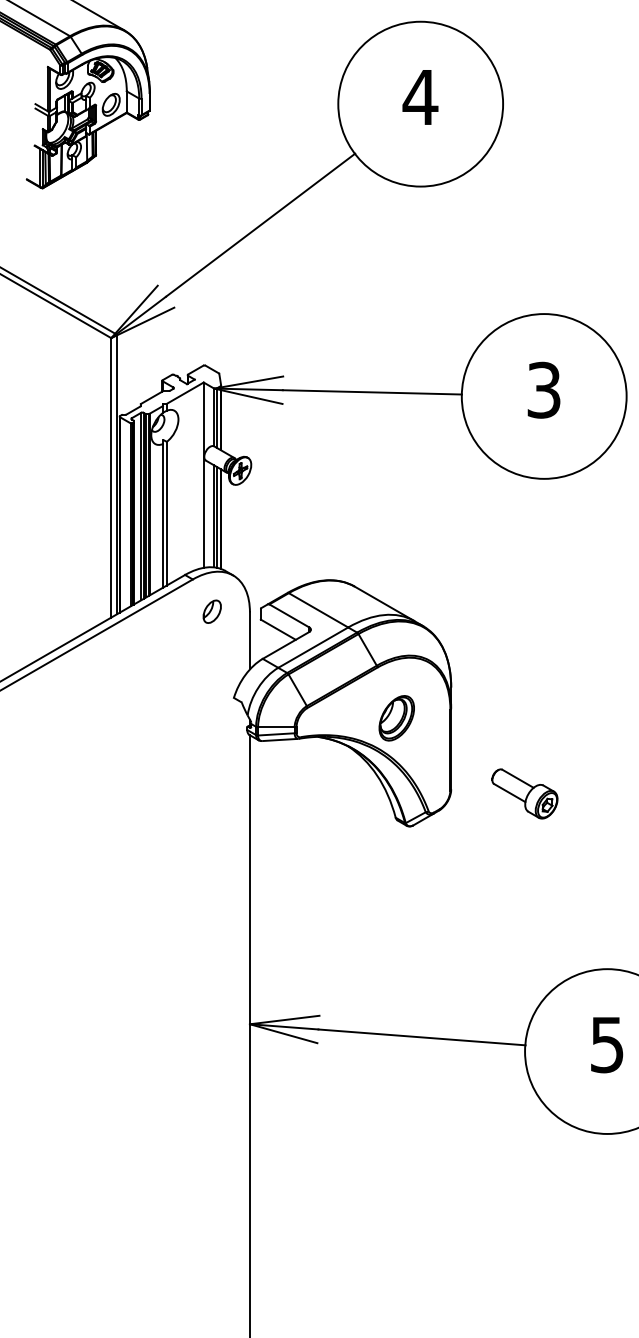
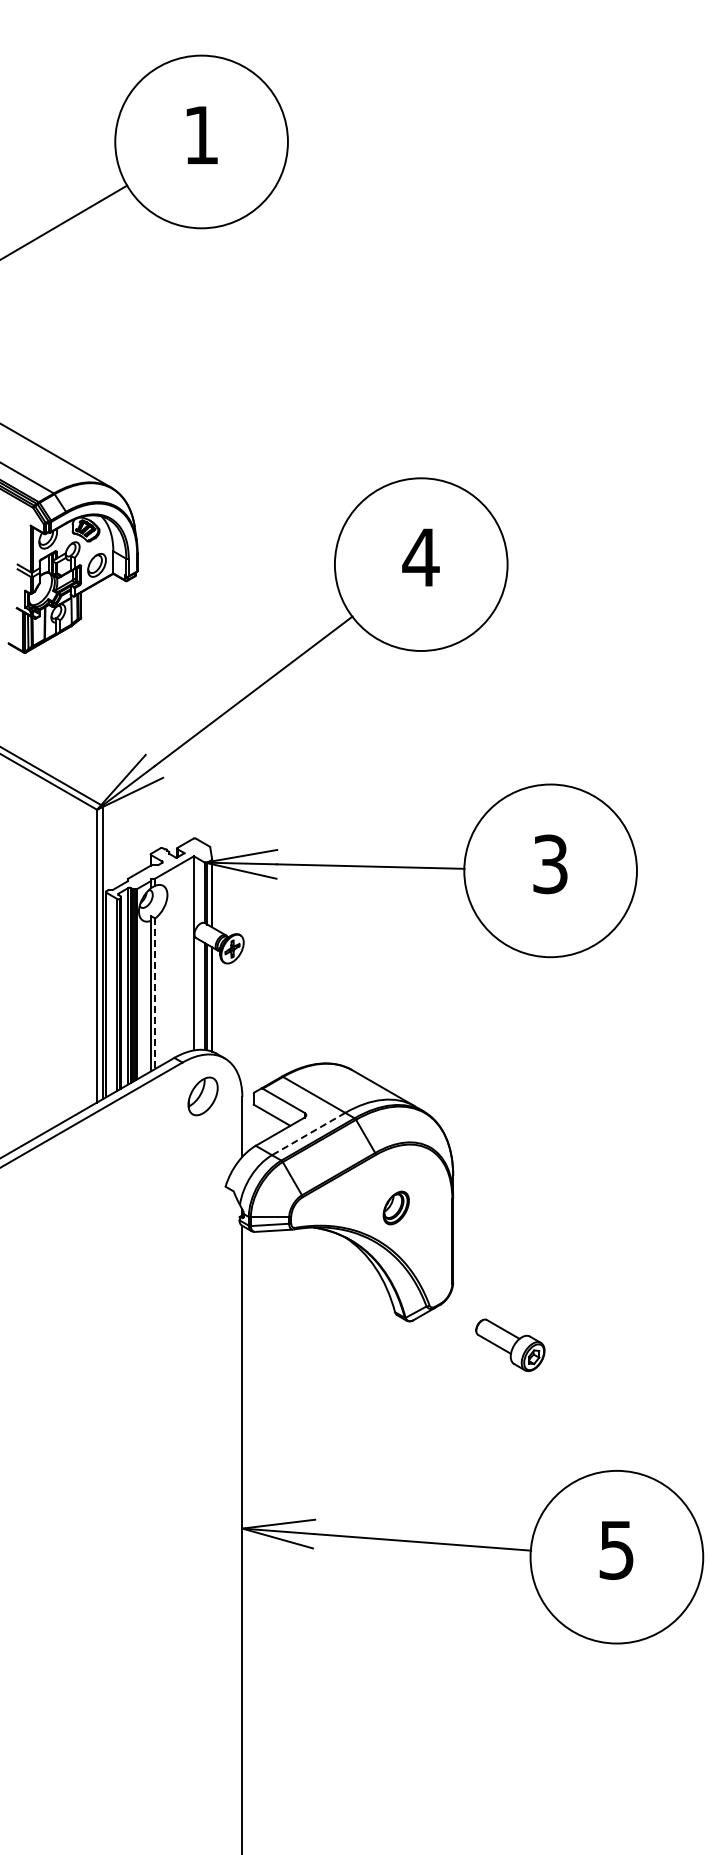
line: (167, 514) -> (155, 994), solid -> dashed
part: (211, 611) -> (202, 1096), size x1.6
line: (313, 648) -> (308, 1134), solid -> dashed
part: (397, 717) -> (396, 1207), size x0.7
part: (524, 793) -> (510, 1344), moved

